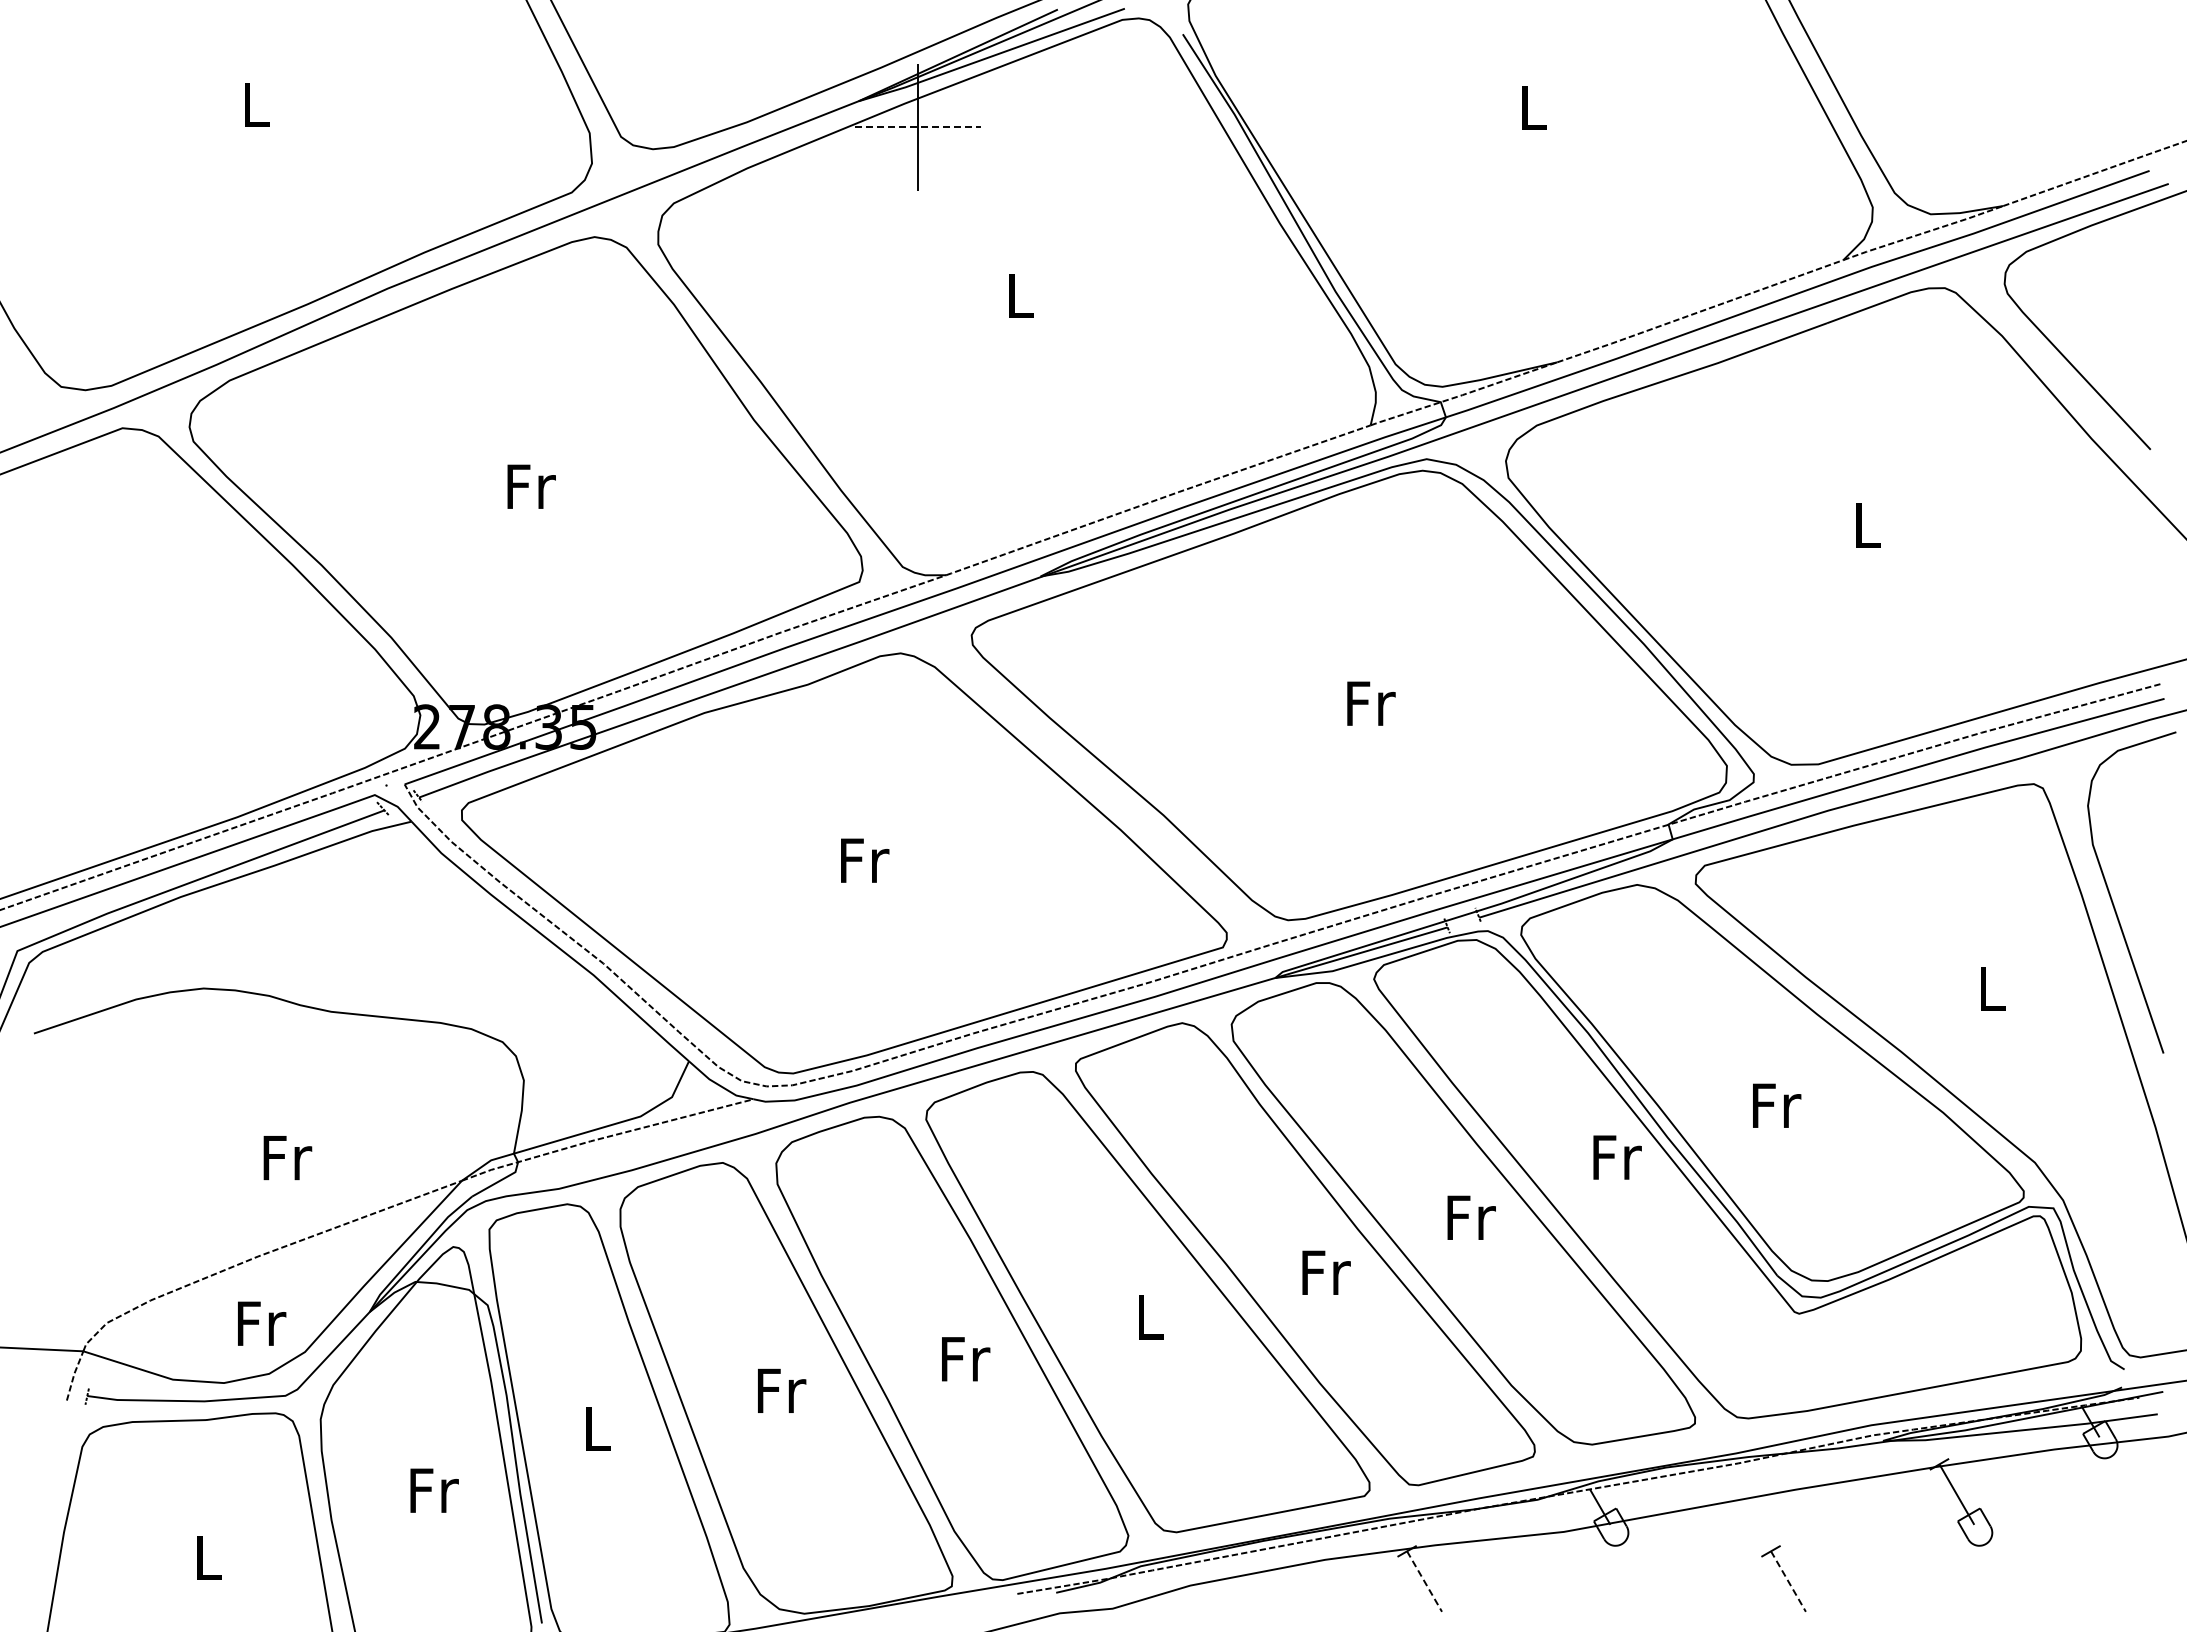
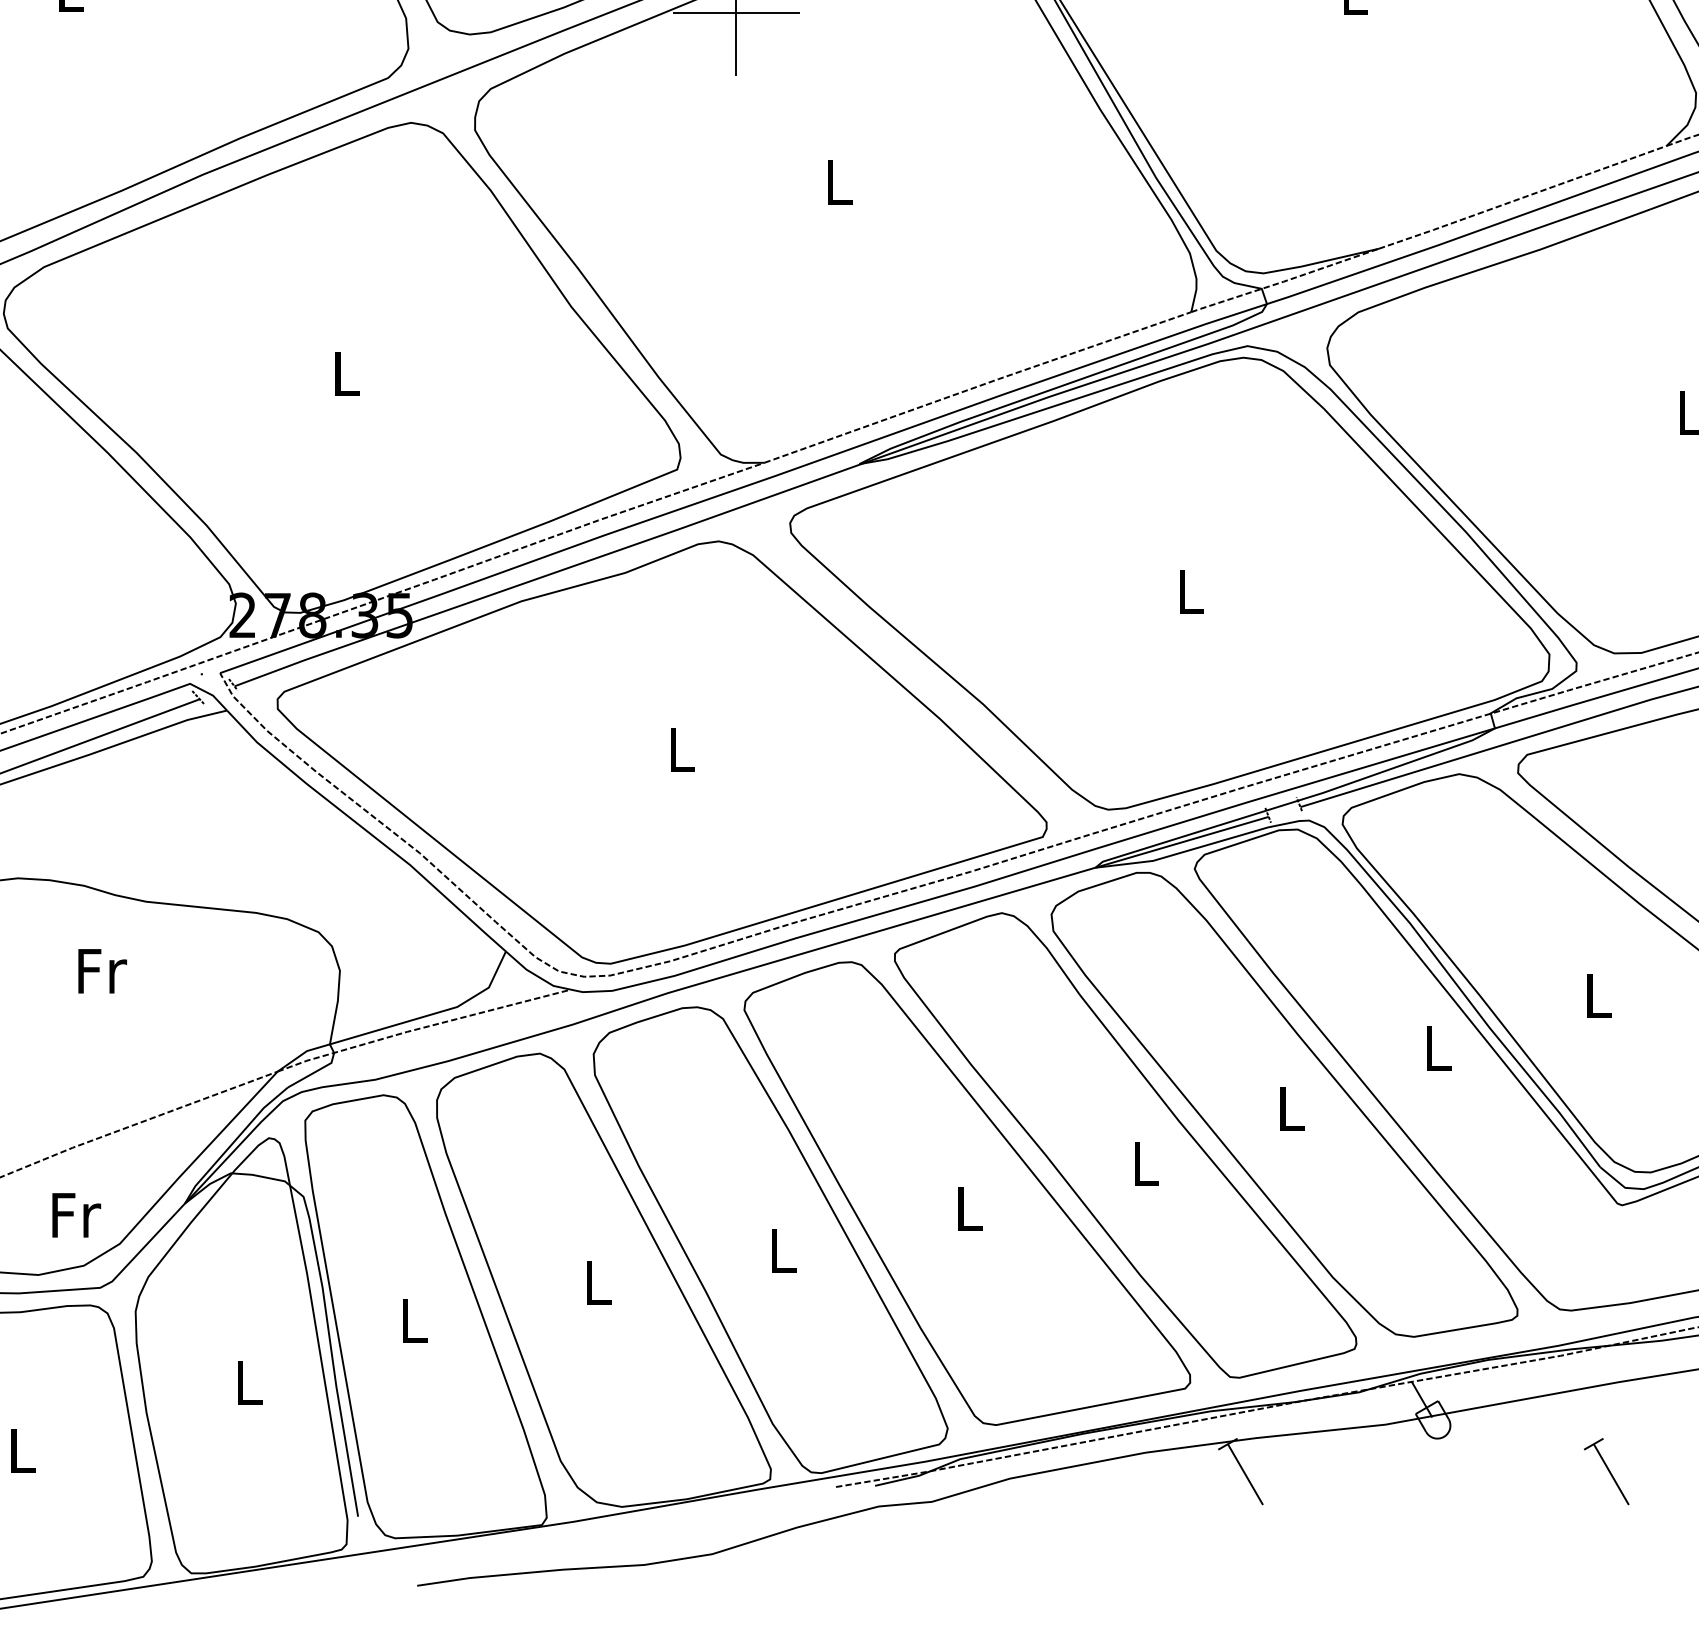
line: (918, 127) -> (736, 12), dashed -> solid
text: (531, 486) -> (347, 373), Fr -> L
text: (1371, 703) -> (1192, 591), Fr -> L
text: (865, 860) -> (683, 749), Fr -> L
text: (1777, 1105) -> (1600, 995), Fr -> L
text: (1617, 1157) -> (1439, 1048), Fr -> L
text: (287, 1158) -> (102, 971), moved
text: (1471, 1217) -> (1292, 1108), Fr -> L
text: (1326, 1272) -> (1146, 1163), Fr -> L
text: (966, 1359) -> (784, 1251), Fr -> L
text: (782, 1390) -> (599, 1282), Fr -> L
text: (434, 1490) -> (250, 1383), Fr -> L
line: (1424, 1581) -> (1245, 1474), dashed -> solid
line: (1788, 1581) -> (1611, 1474), dashed -> solid

